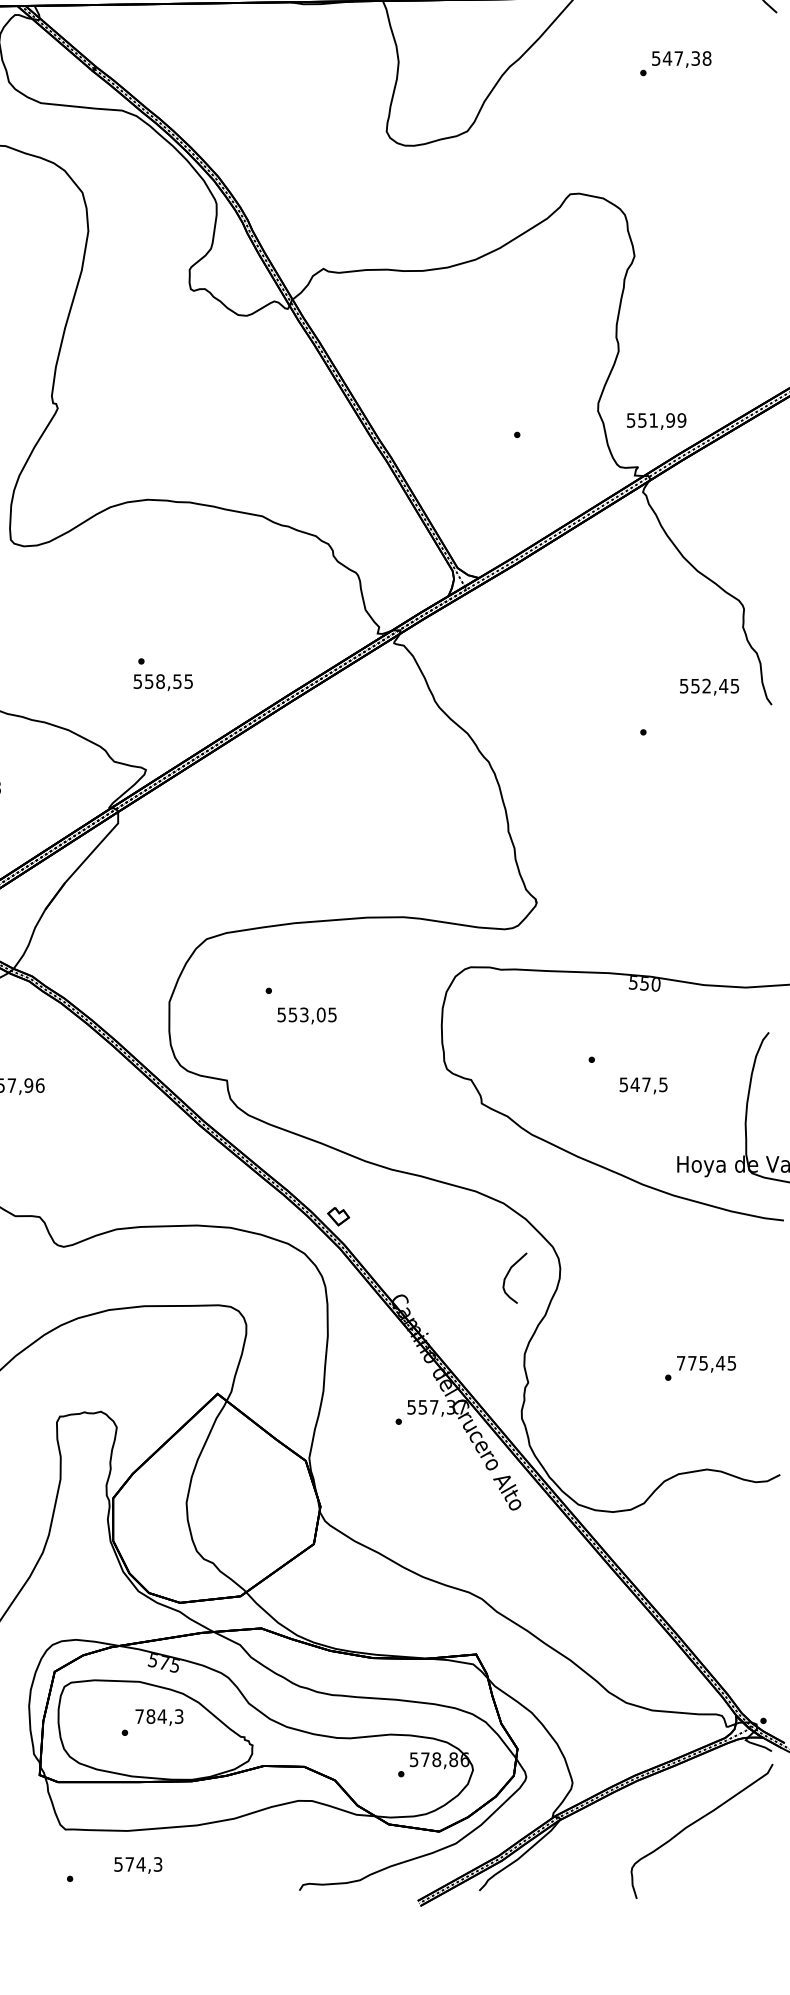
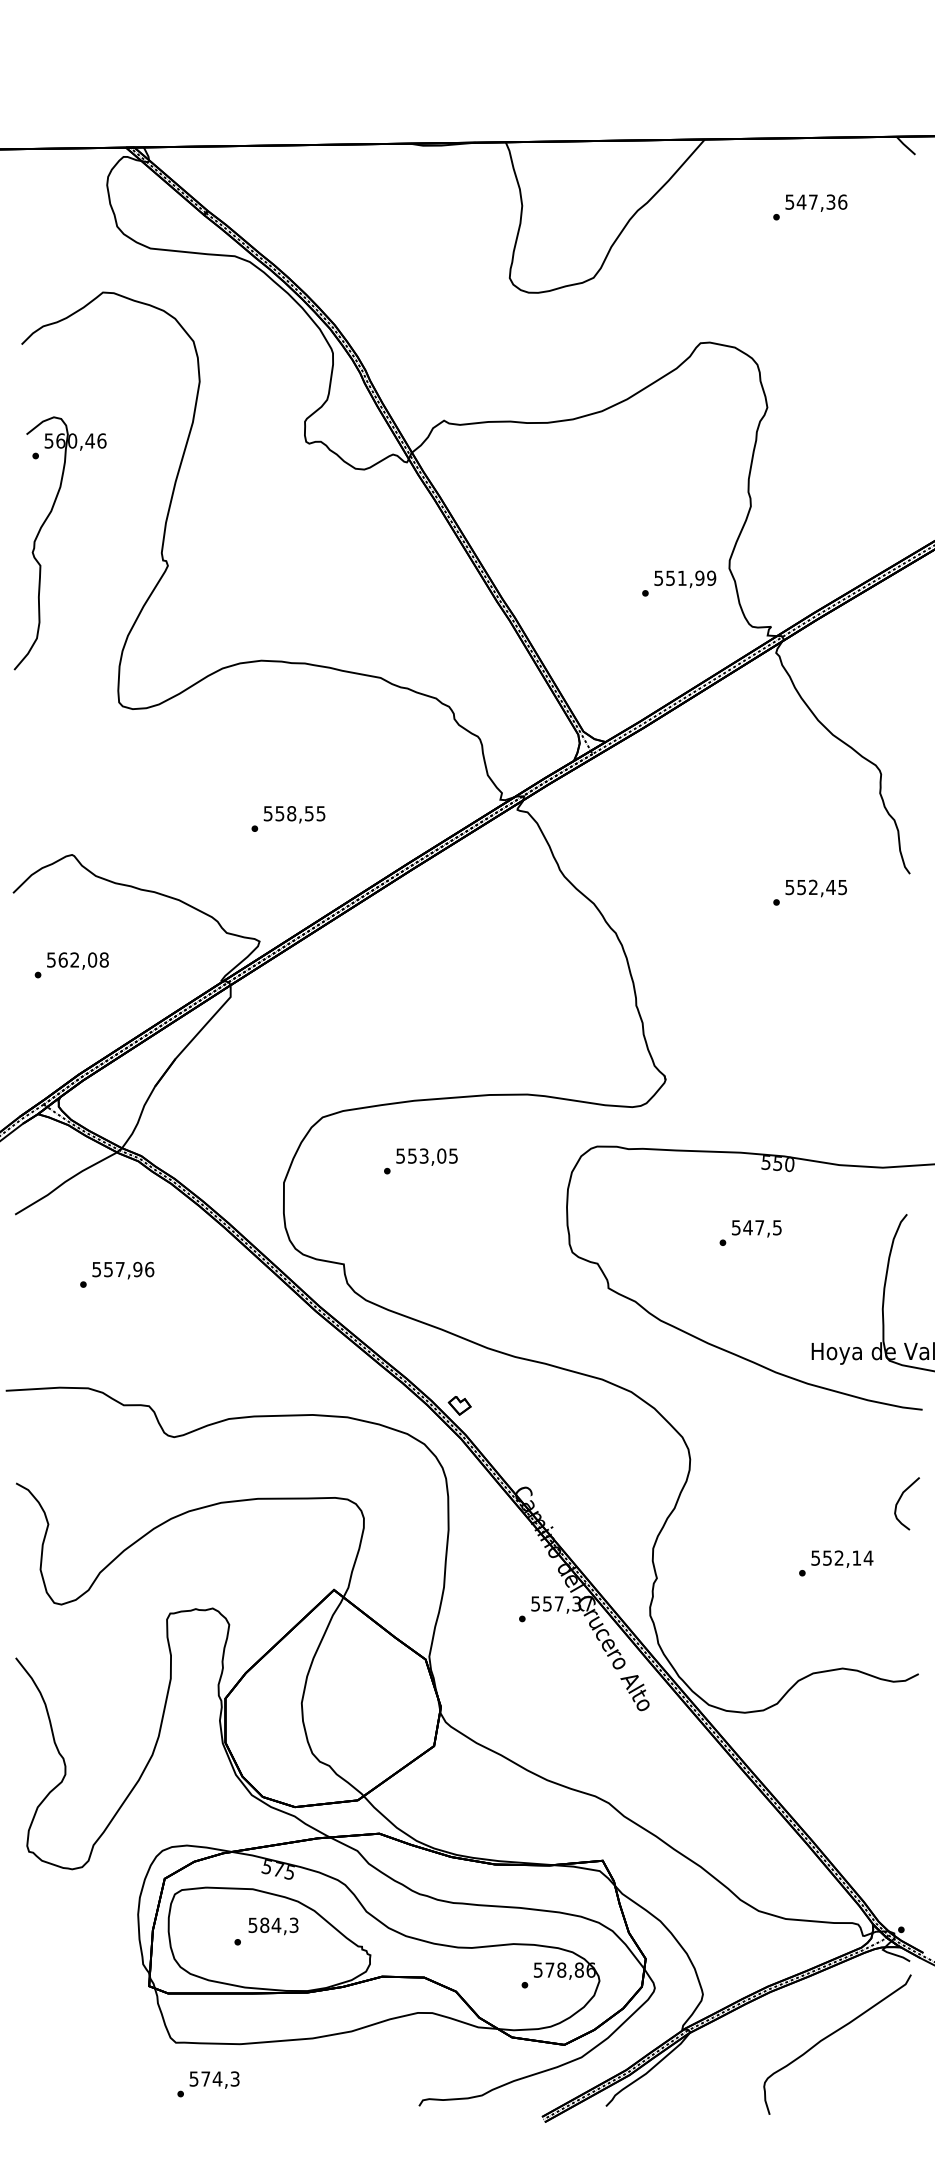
text: (706, 57) -> (842, 201), 547,38 -> 547,36
text: (656, 421) -> (685, 579), moved
text: (163, 682) -> (294, 814), moved
text: (708, 687) -> (815, 888), moved
text: (306, 1015) -> (426, 1156), moved
text: (643, 1085) -> (756, 1228), moved
curve: (508, 1274) -> (900, 1499), moved
text: (706, 1362) -> (842, 1557), 775,45 -> 552,14
text: (139, 1716) -> (252, 1925), 784,3 -> 584,3
text: (138, 1864) -> (214, 2079), moved

